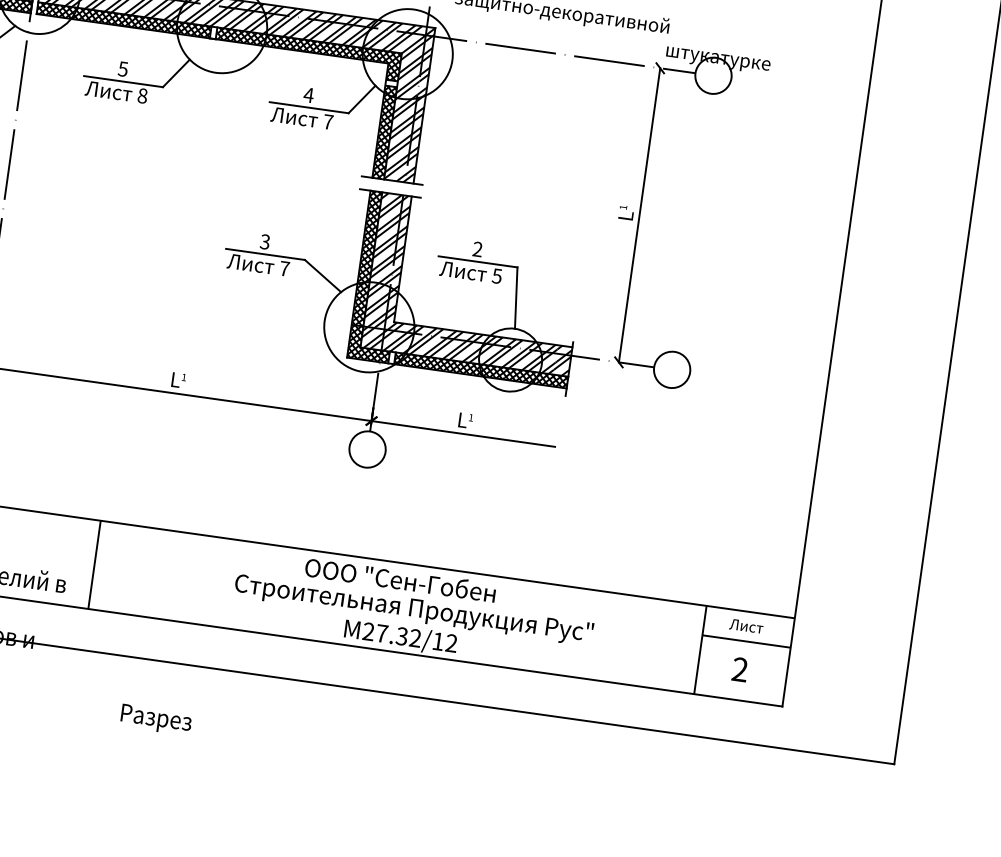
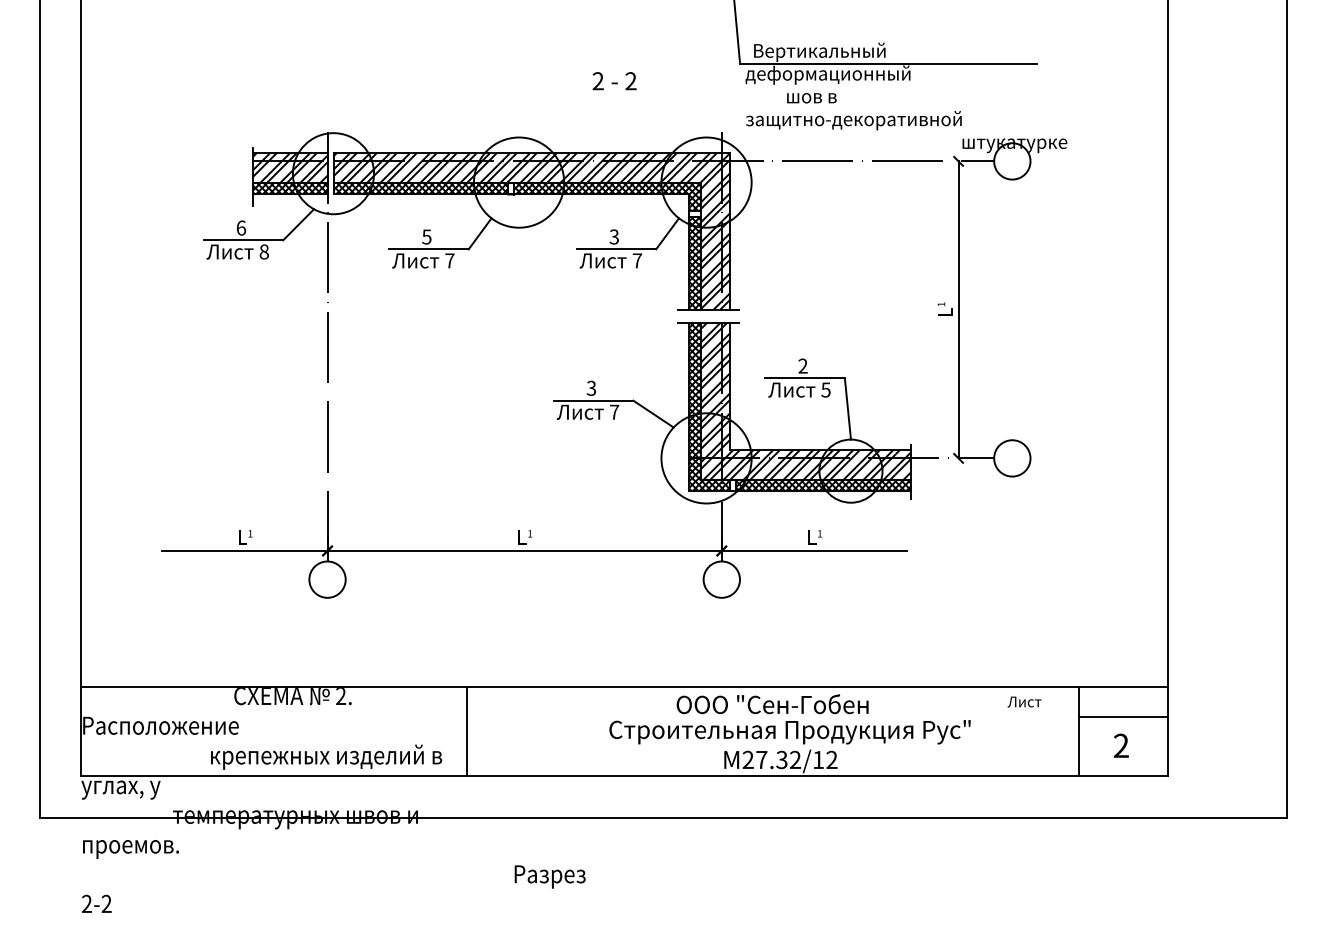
text: (309, 94) -> (614, 236), 4 -> 3
text: (142, 95) -> (449, 260), 8 -> 7
text: (746, 625) -> (1024, 701), moved

